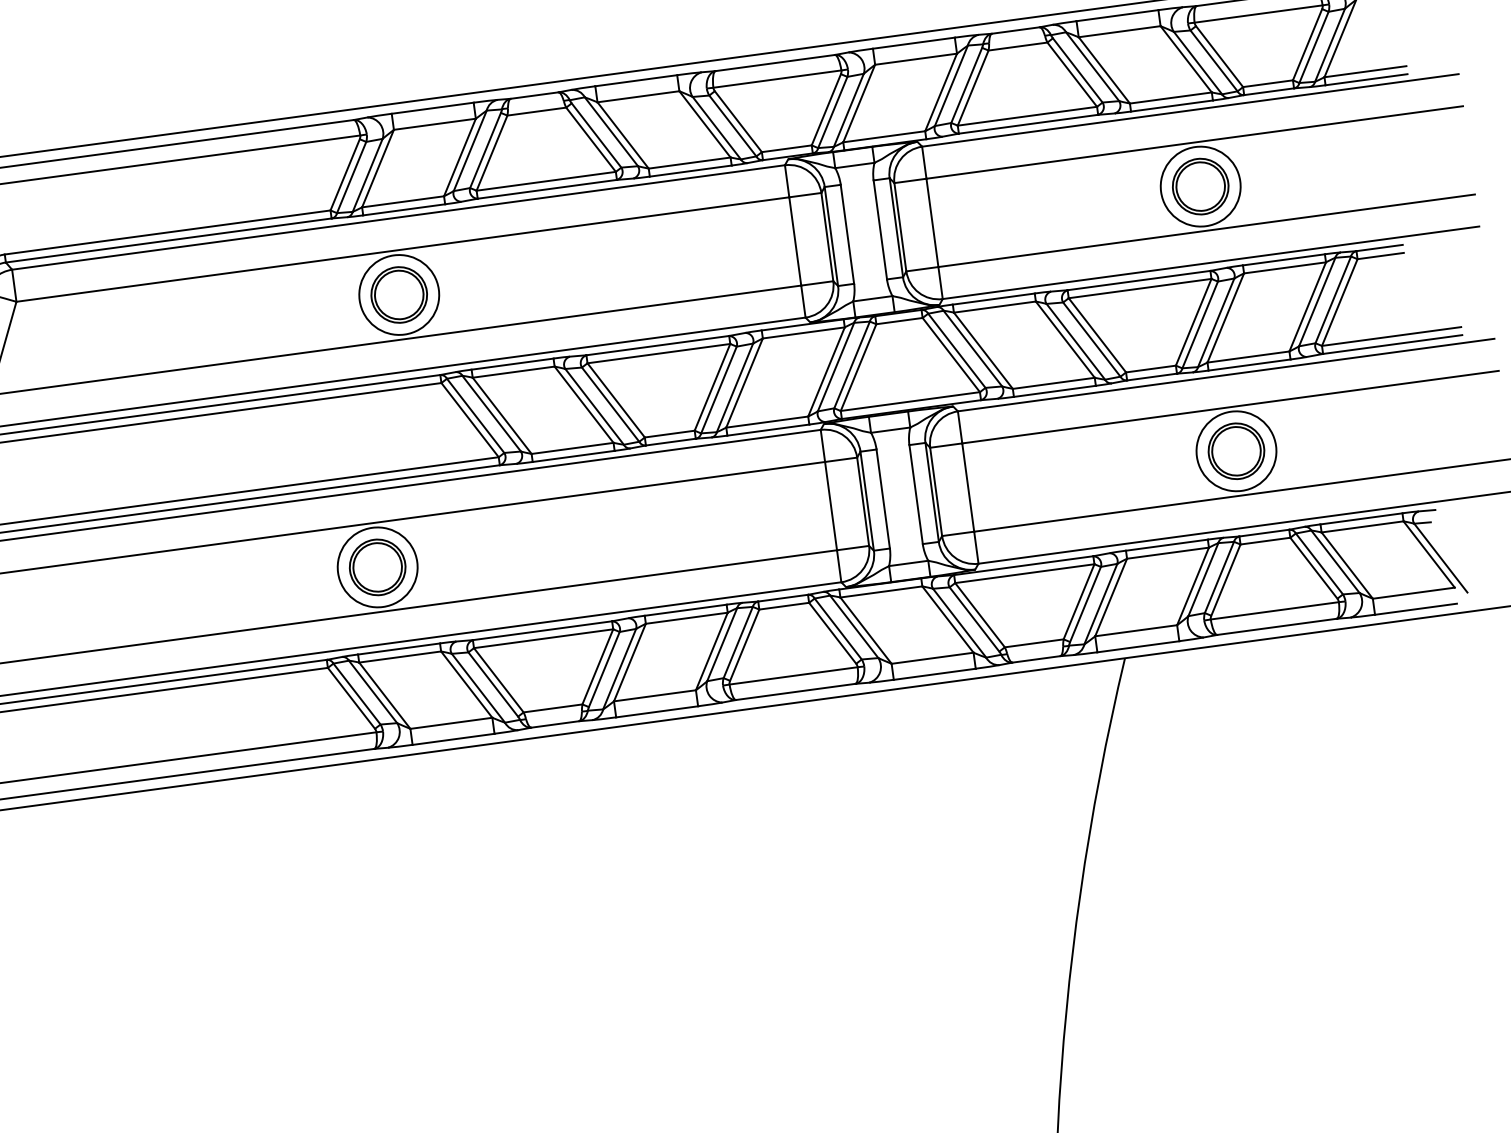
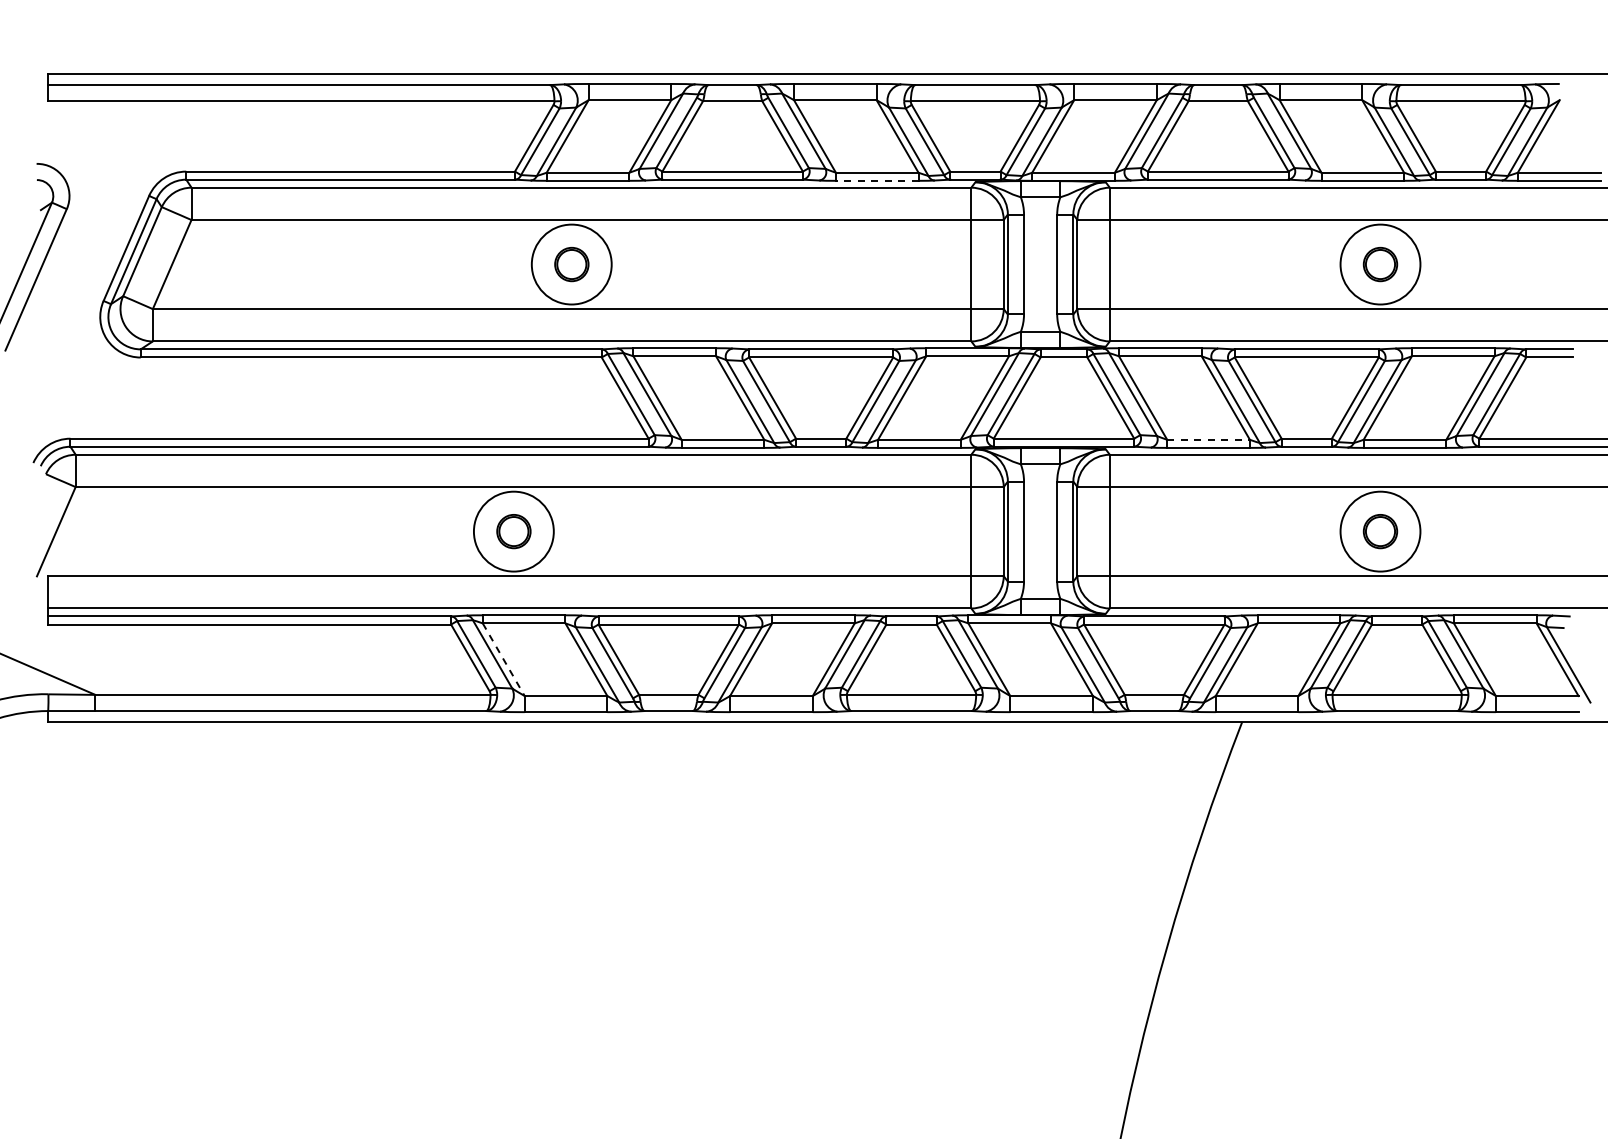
line: (689, 170) -> (876, 180), solid -> dashed
part: (1200, 186) -> (1380, 264), size x0.6
part: (398, 294) -> (571, 264), size x0.6
line: (1054, 382) -> (1209, 439), solid -> dashed
part: (1236, 451) -> (1380, 531), size x0.6
part: (377, 567) -> (513, 531), size x0.6
line: (384, 695) -> (503, 659), solid -> dashed

